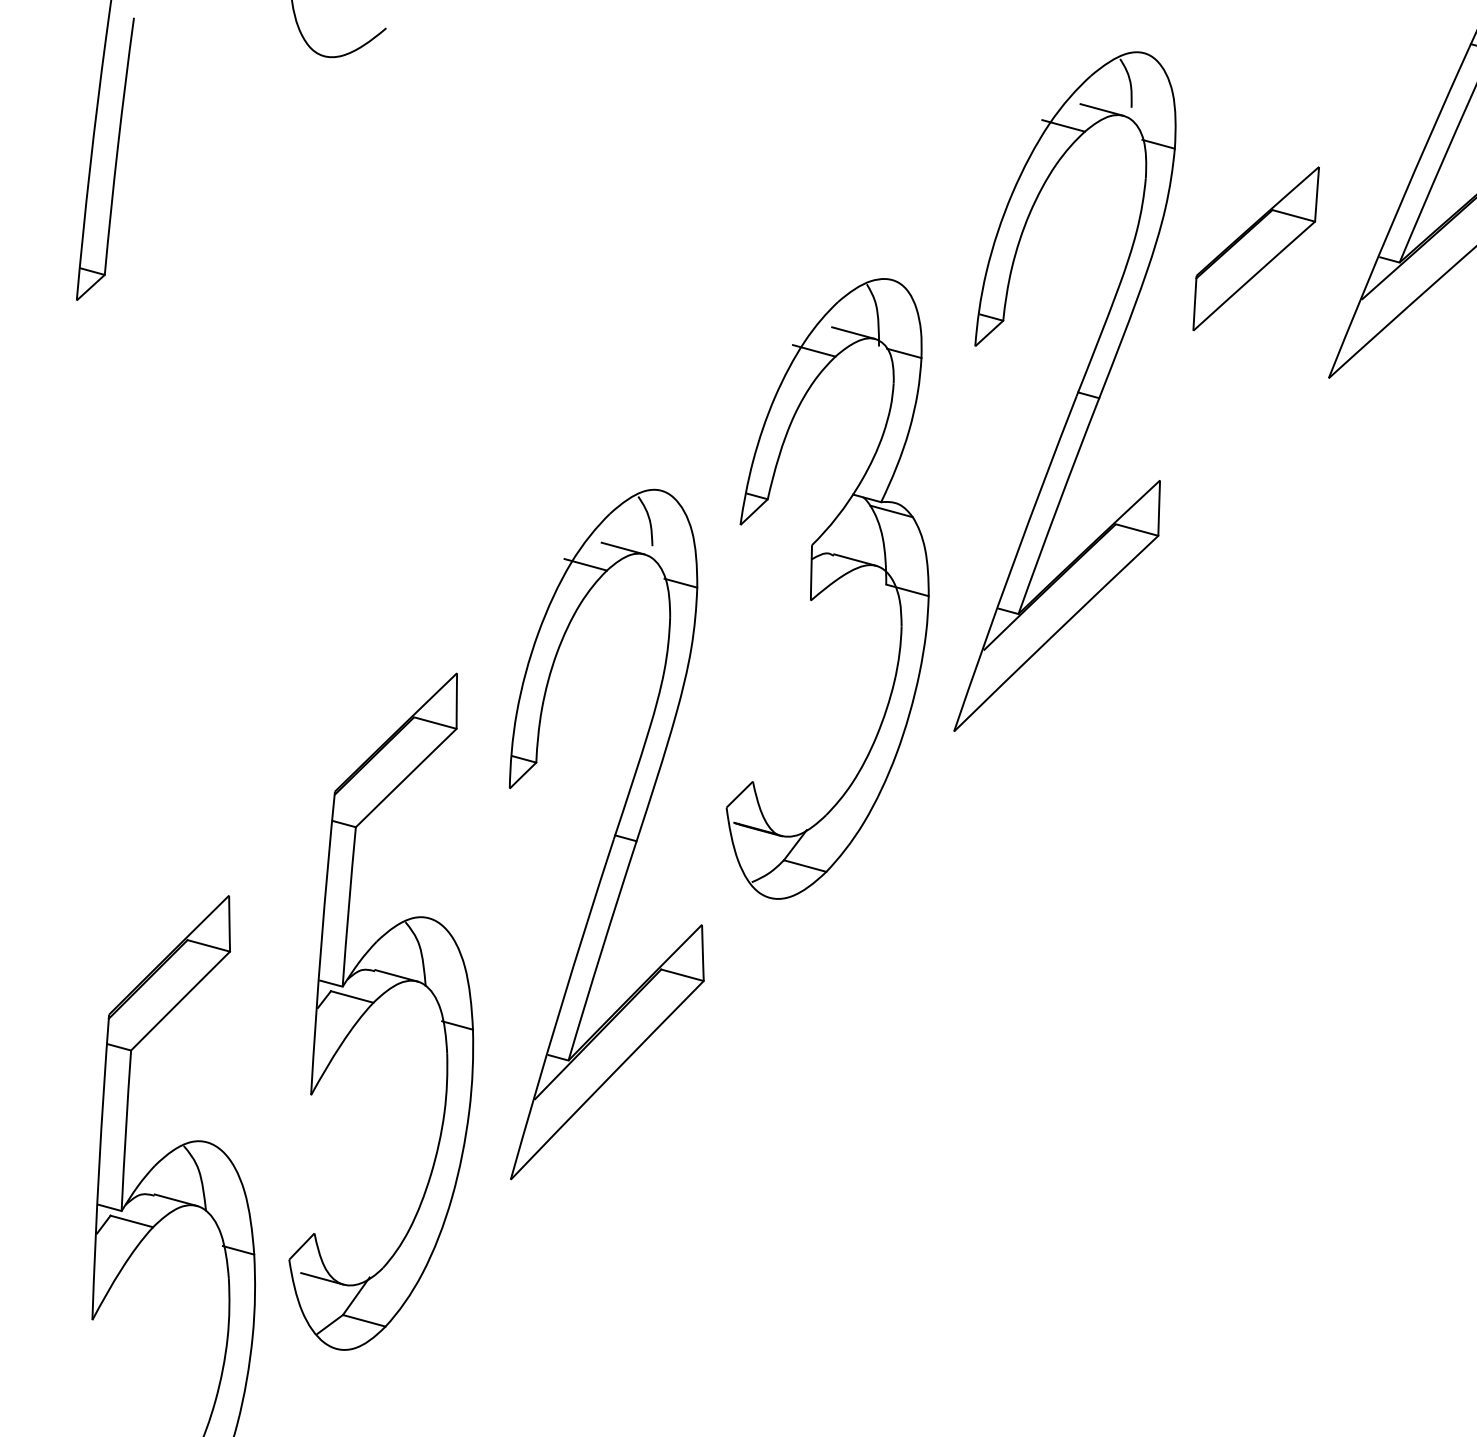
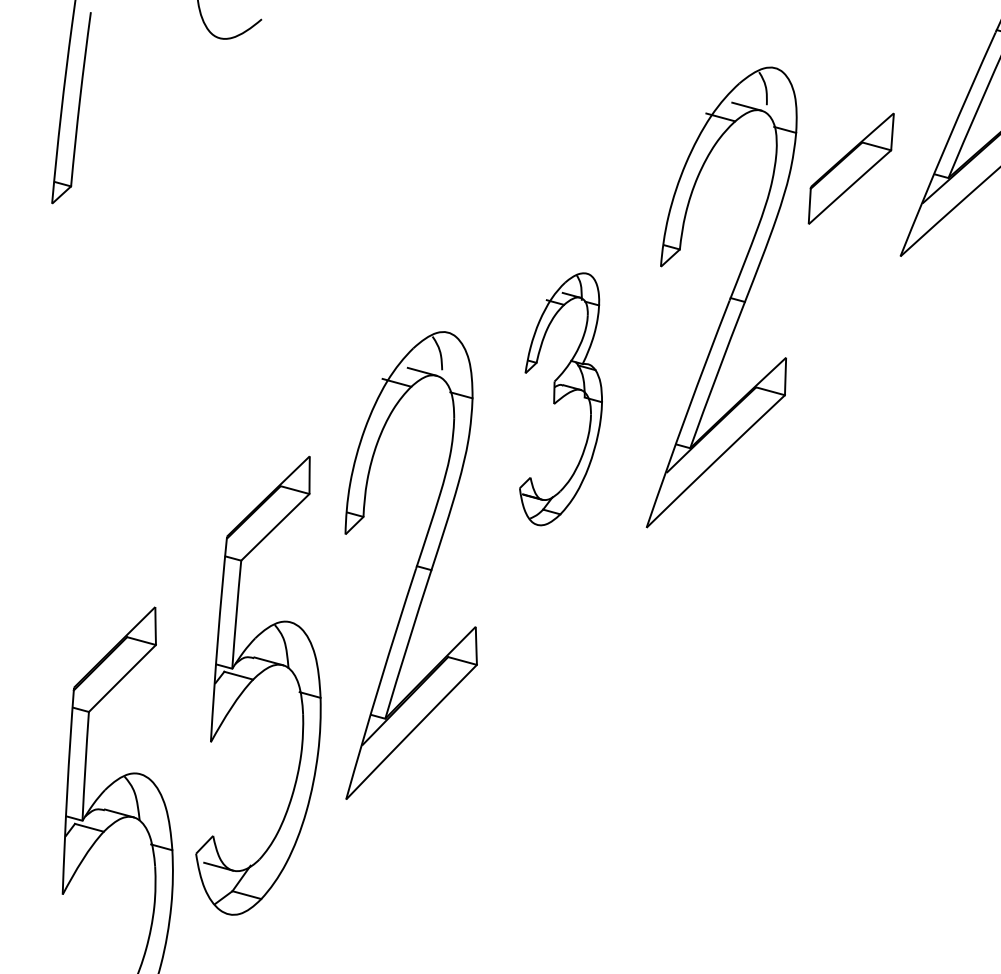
part: (1074, 396) -> (728, 300), moved
part: (827, 589) -> (560, 399), size x0.6

